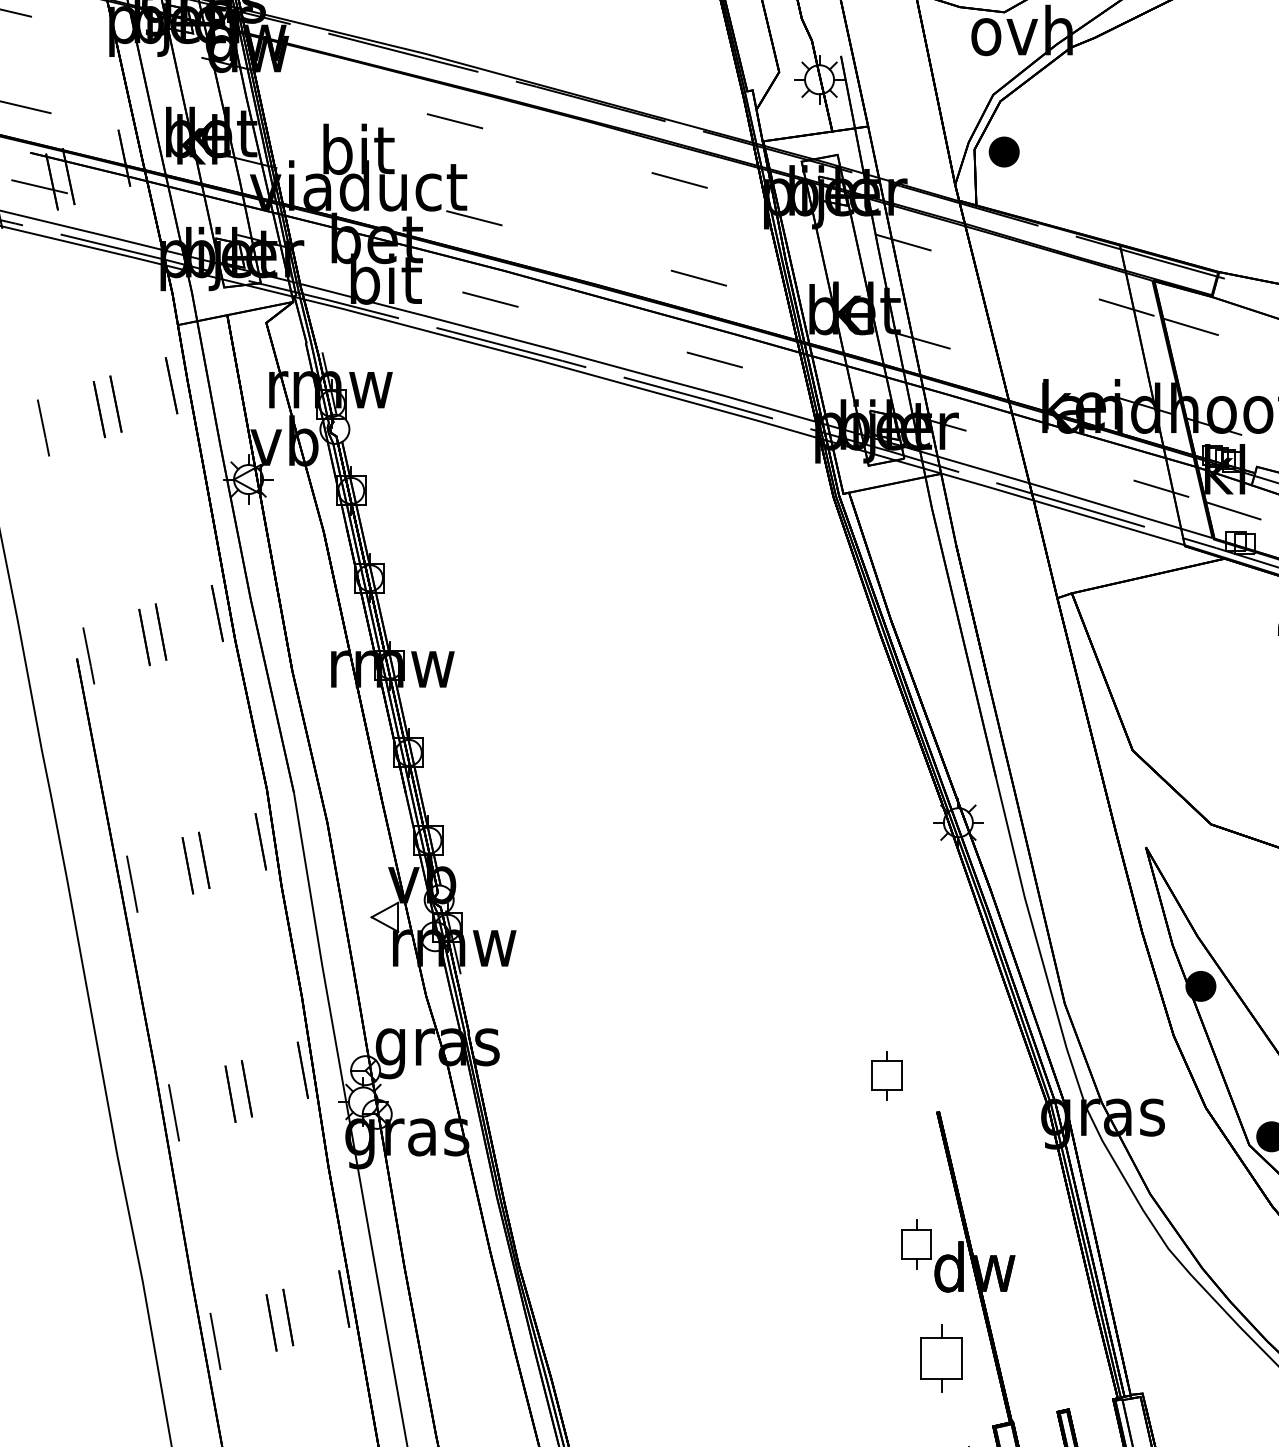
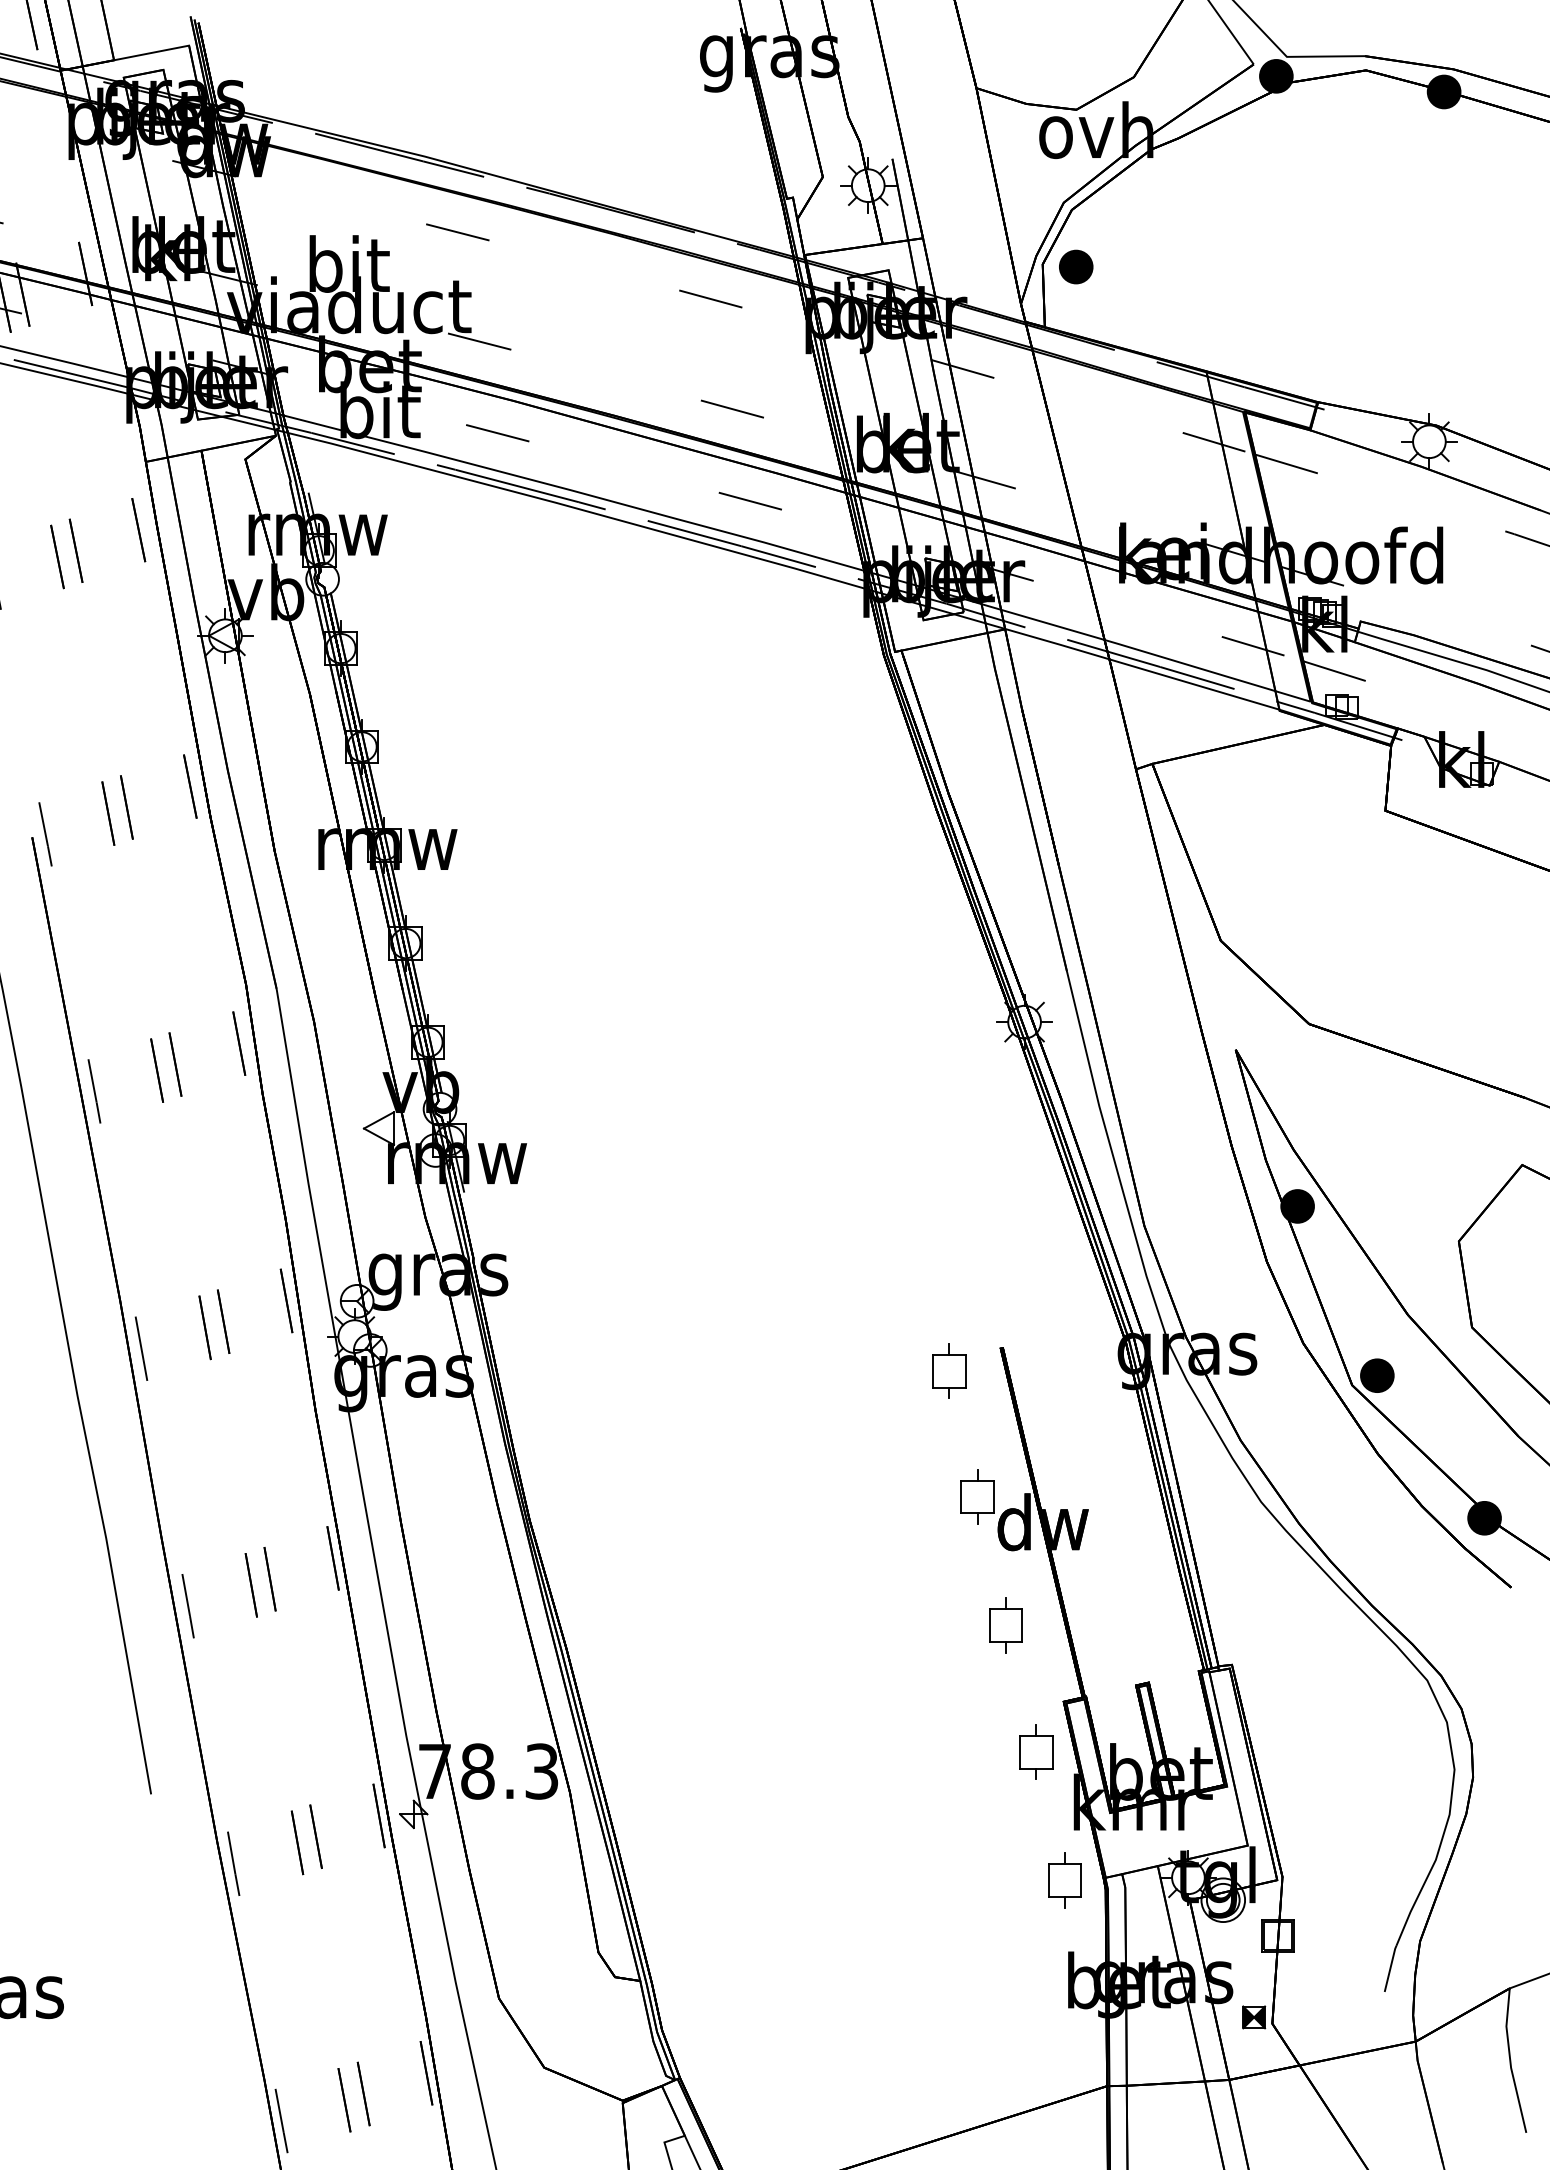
part: (887, 1075) -> (949, 1370), moved
part: (941, 1358) -> (1005, 1625), size x0.71

